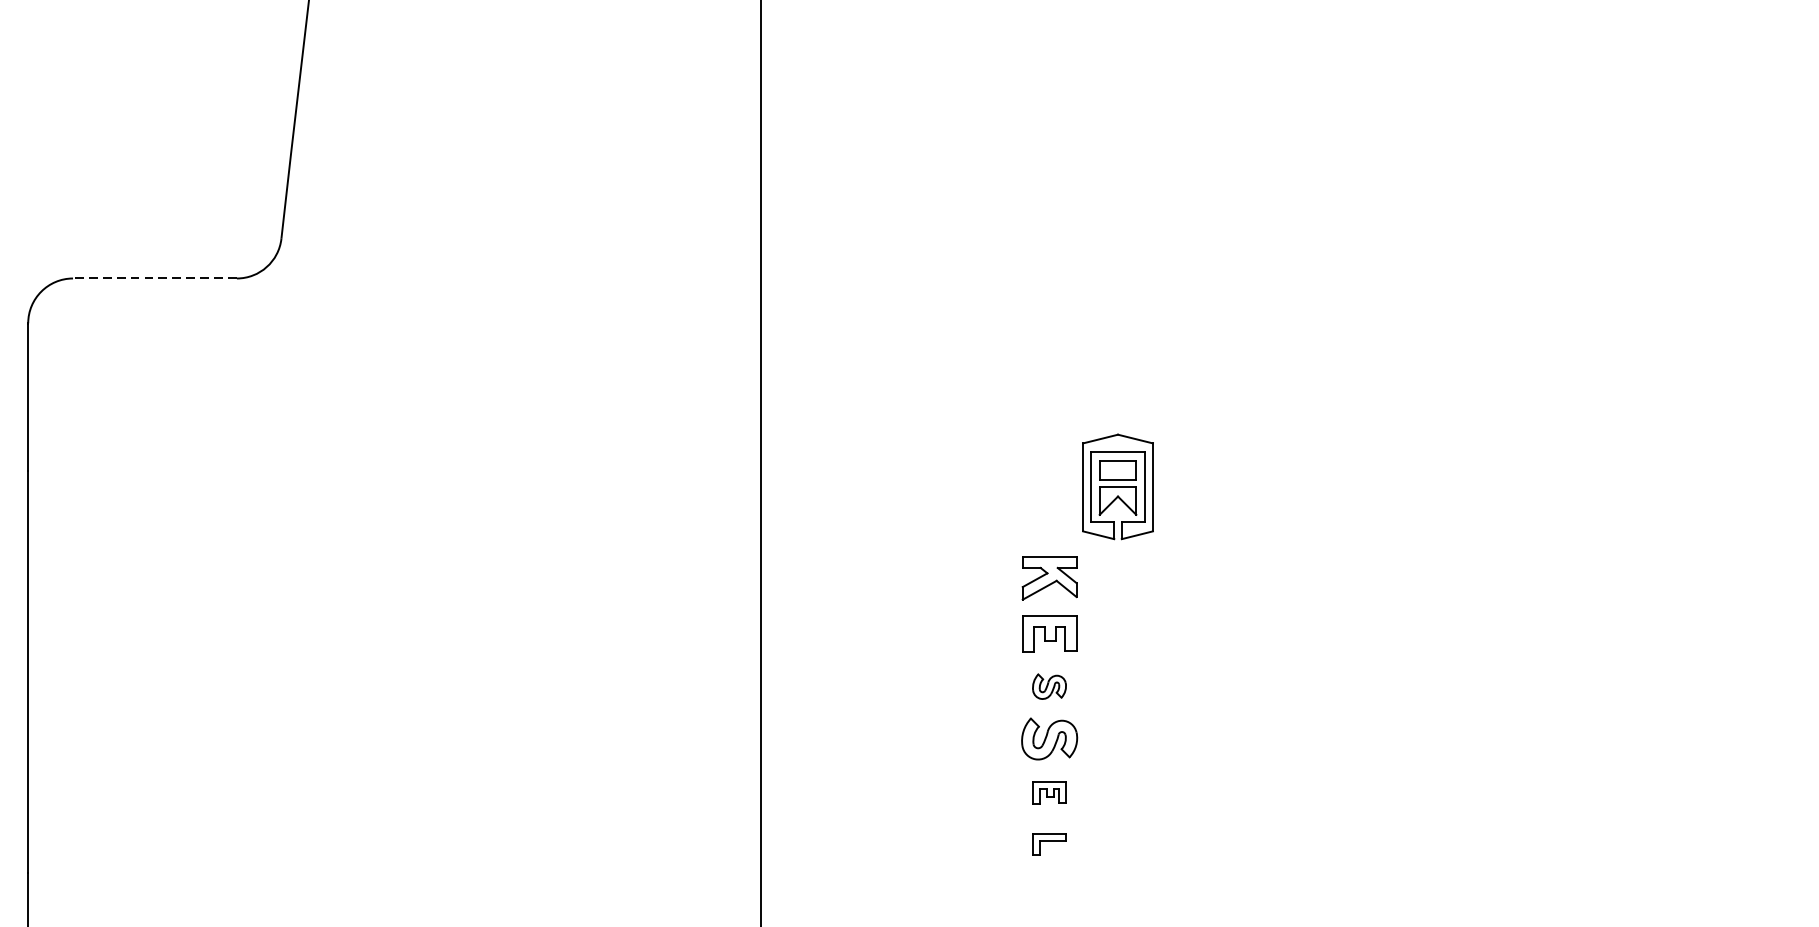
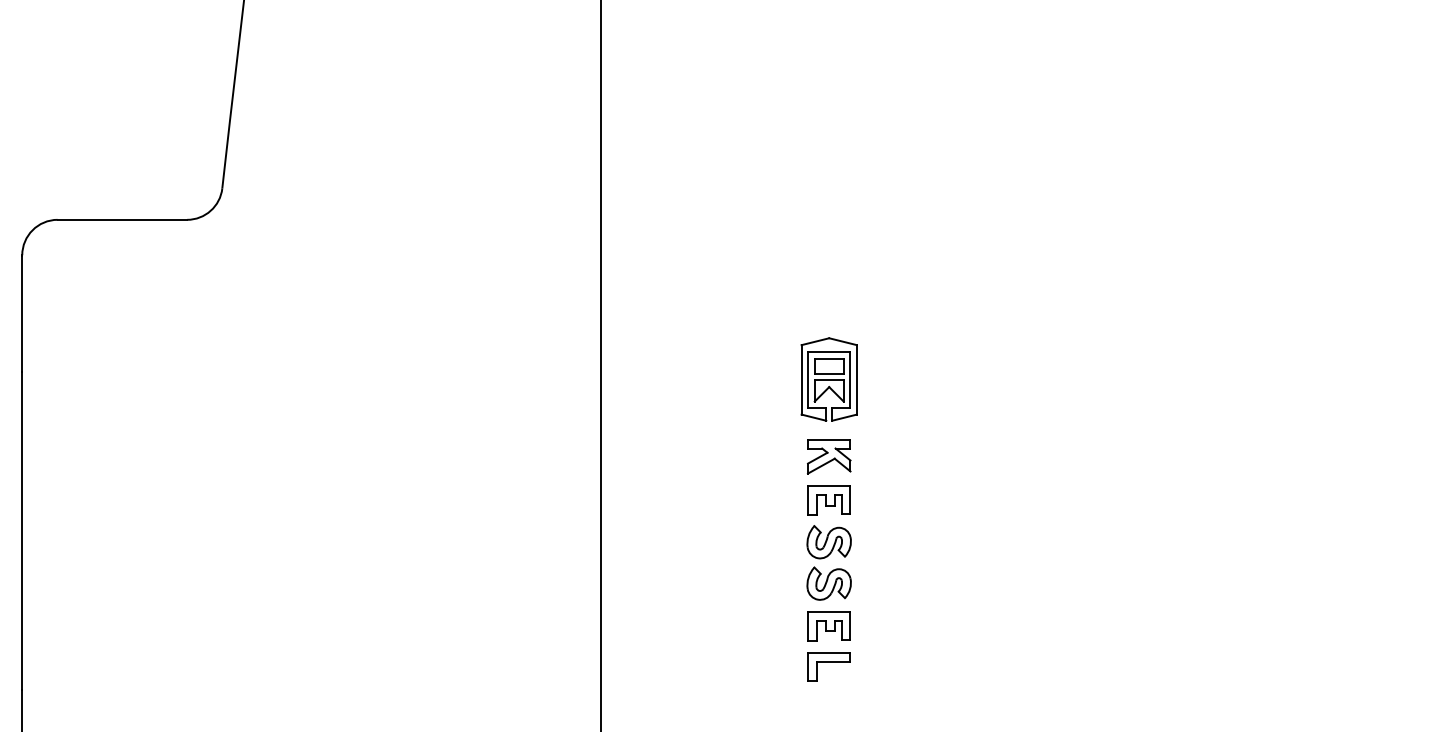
line: (155, 278) -> (122, 219), dashed -> solid
part: (1117, 486) -> (828, 379), moved
part: (1048, 686) -> (828, 542), size x1.67
part: (1048, 793) -> (828, 626), size x1.67
part: (1048, 843) -> (828, 666), size x1.67

